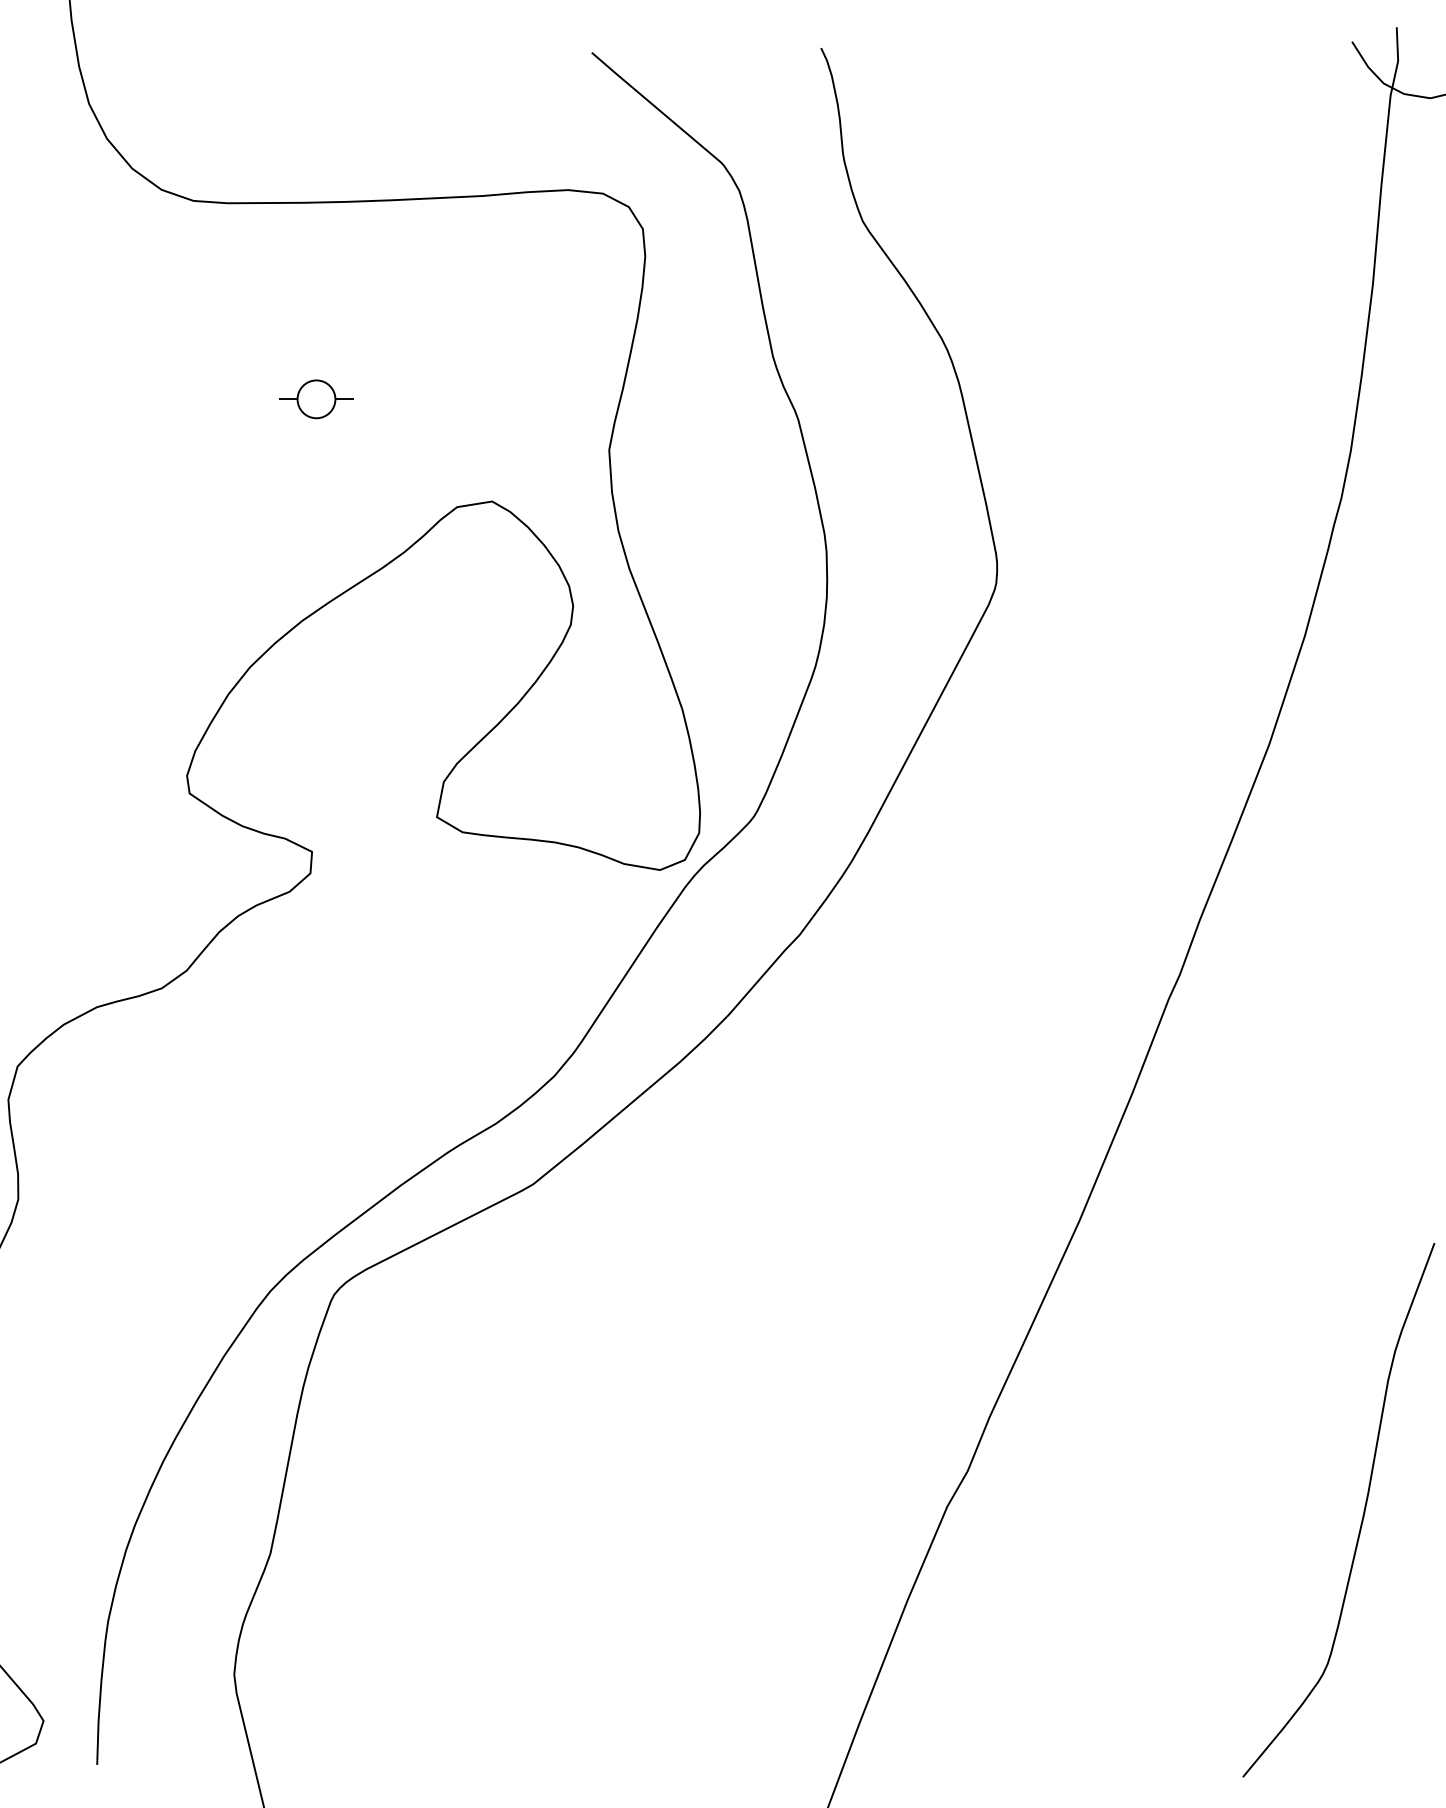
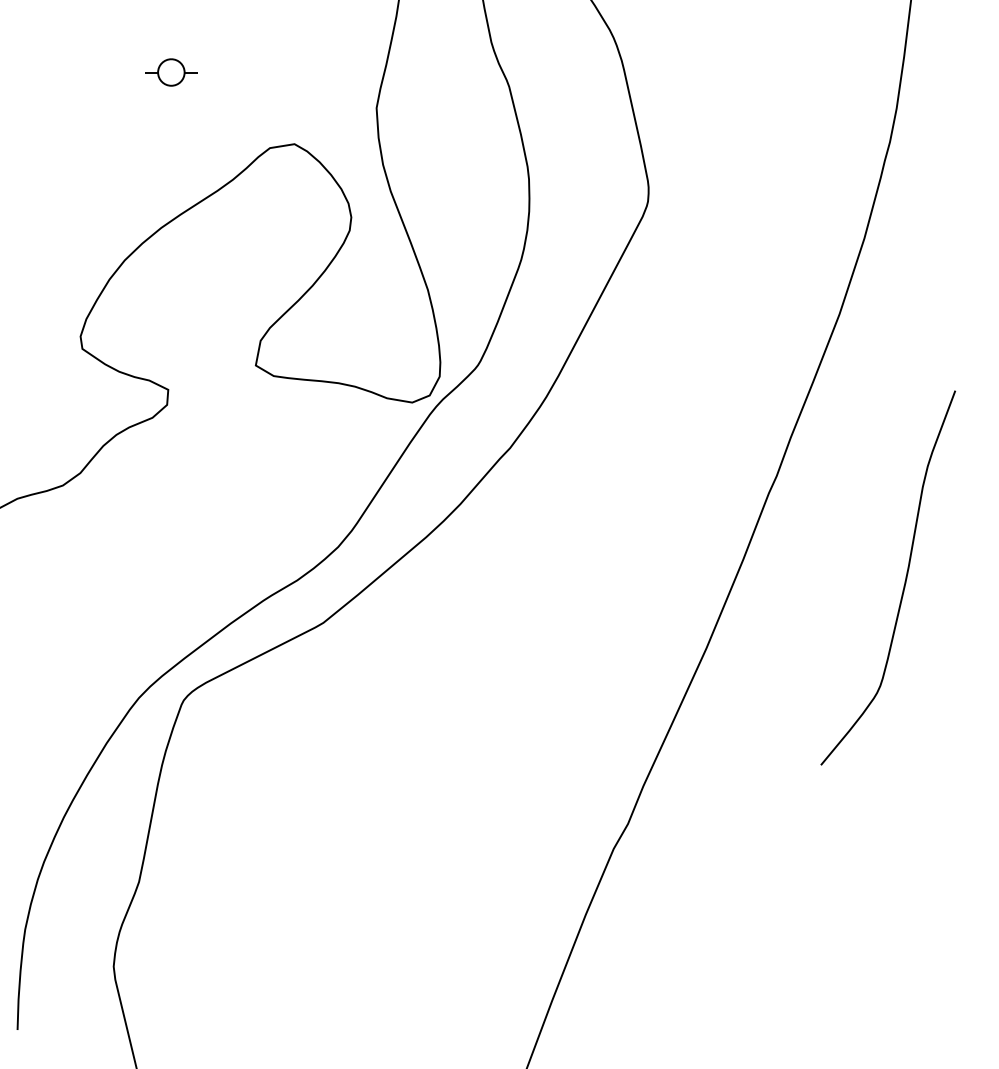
curve: (1362, 1515) -> (904, 581), moved

